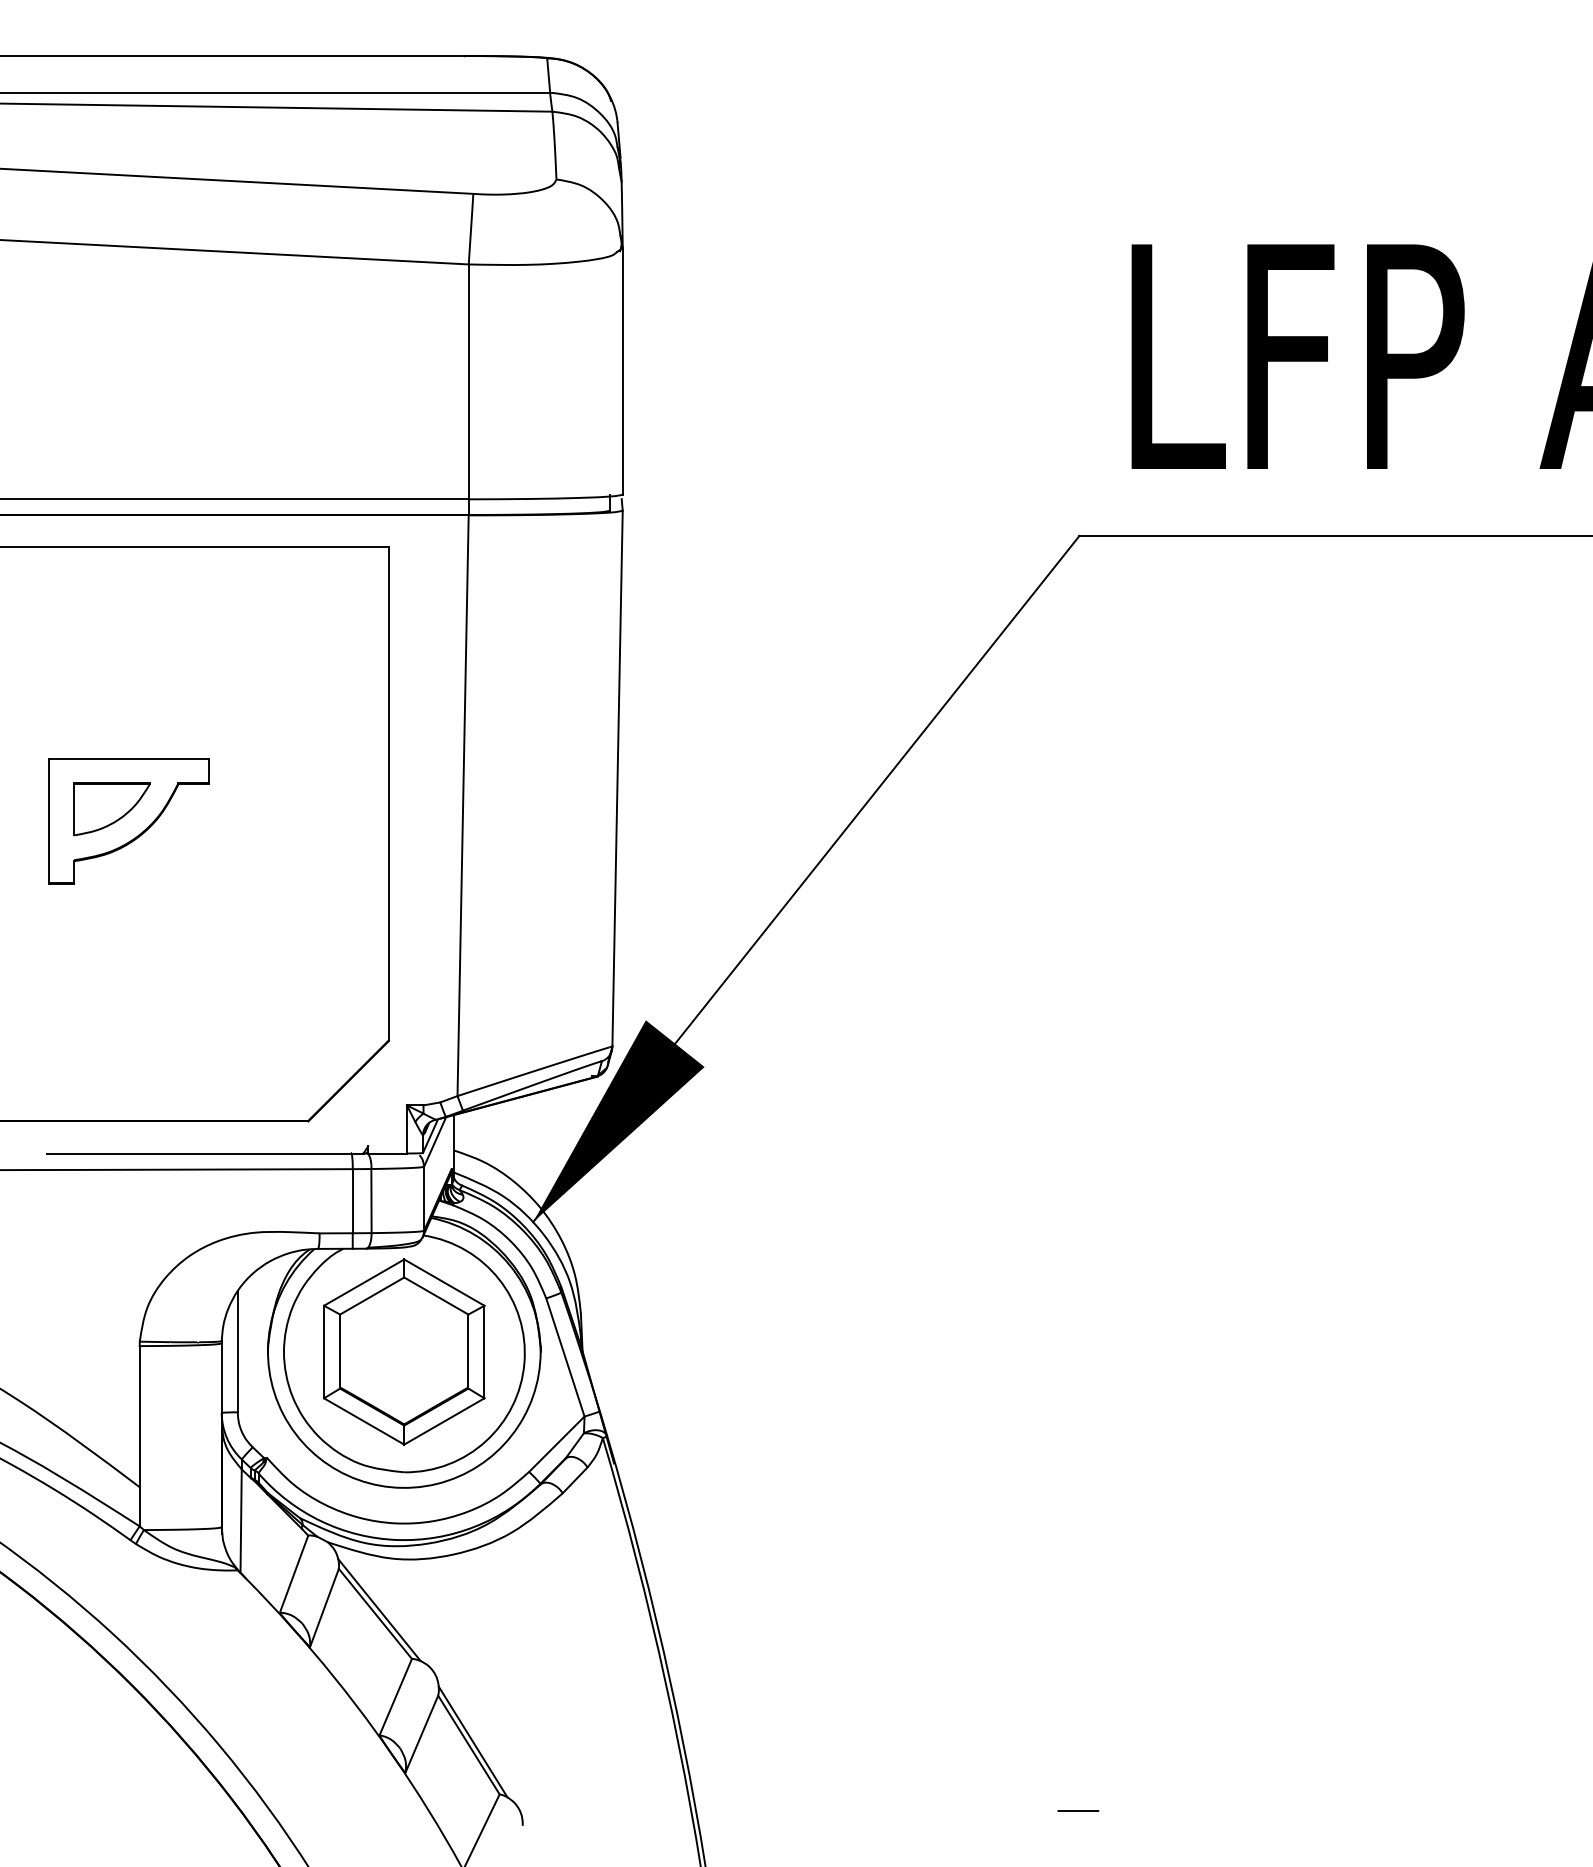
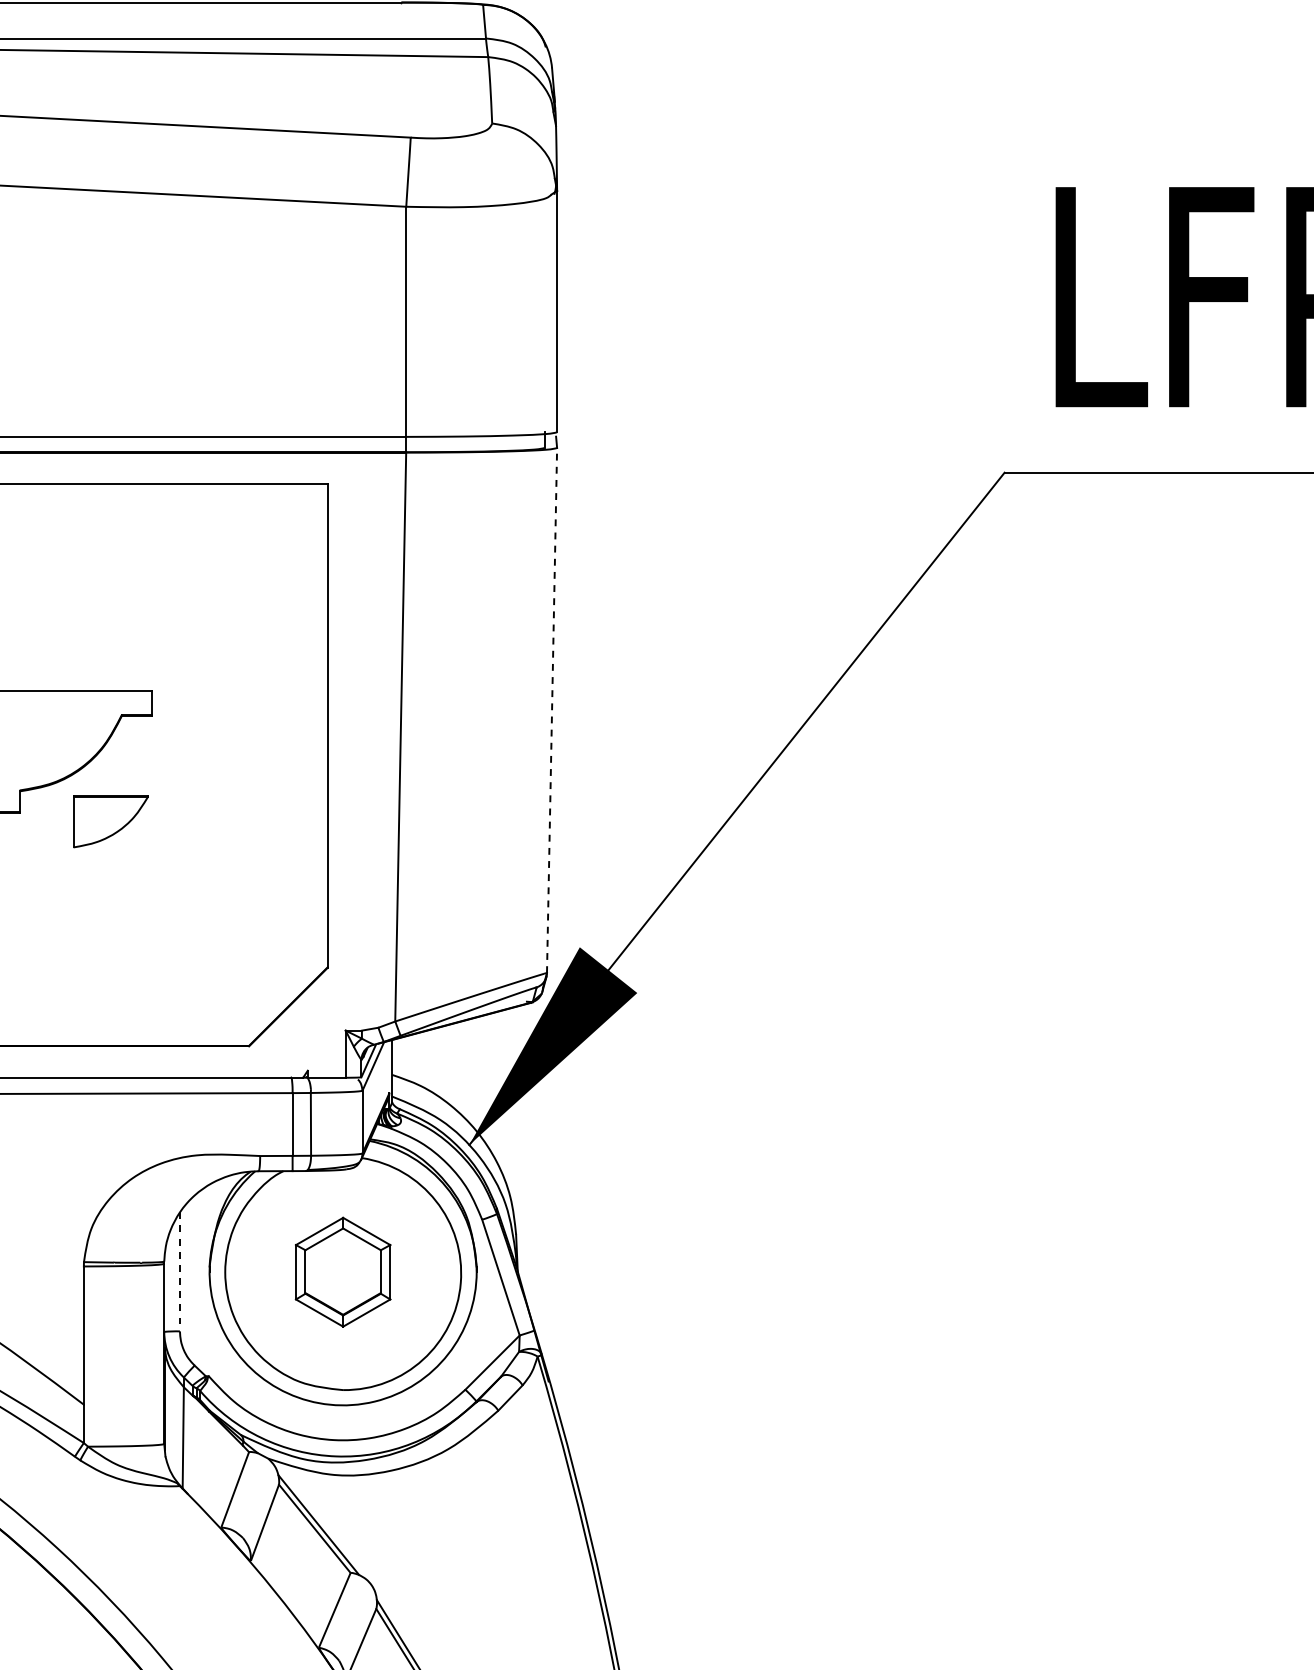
line: (617, 778) -> (551, 710), solid -> dashed
part: (111, 809) -> (110, 822), moved
line: (237, 1351) -> (179, 1271), solid -> dashed
part: (404, 1351) -> (343, 1271), size x0.6

